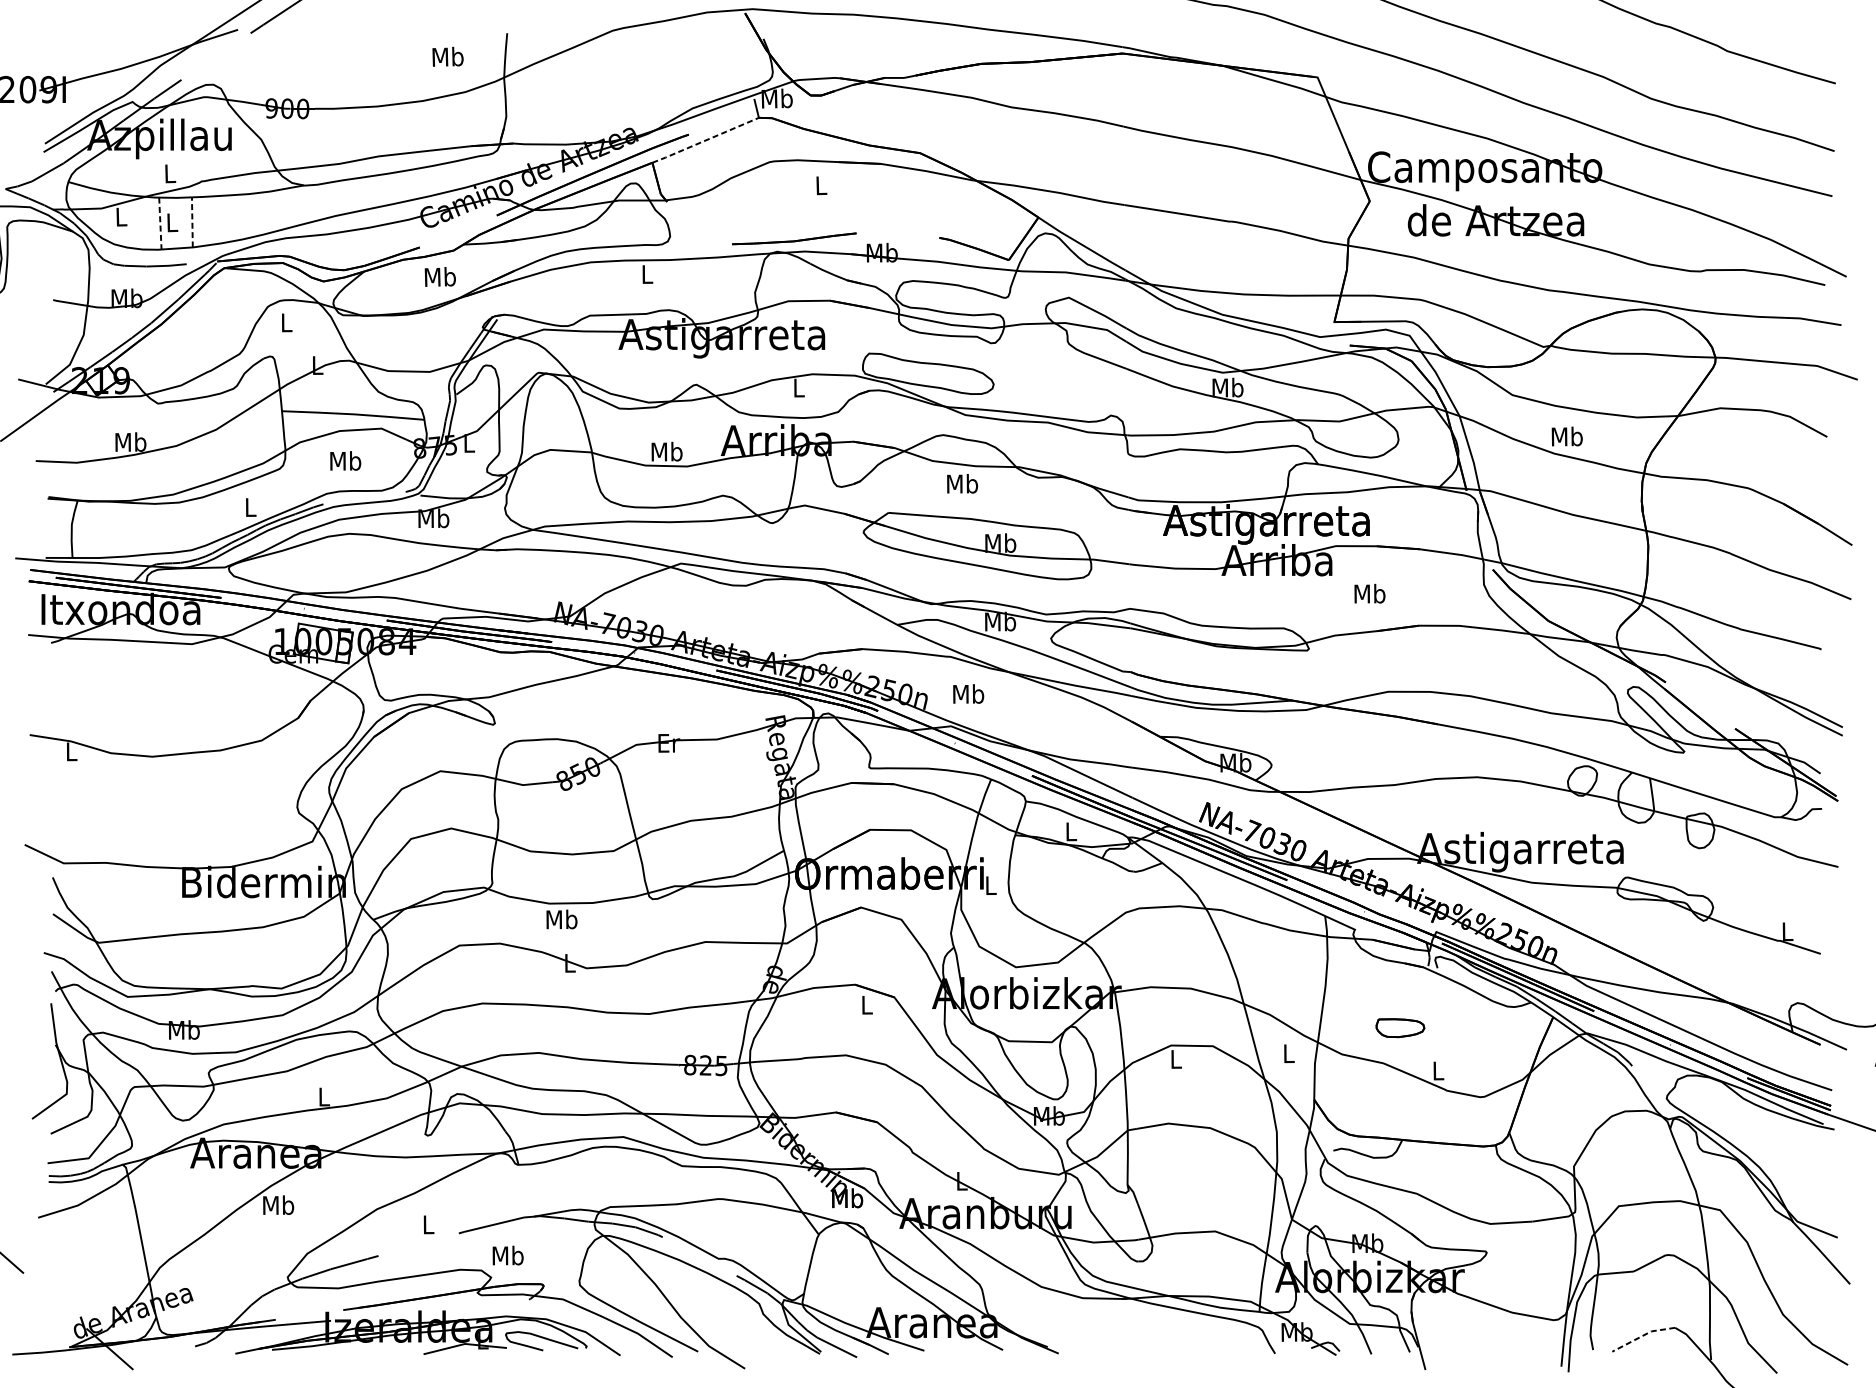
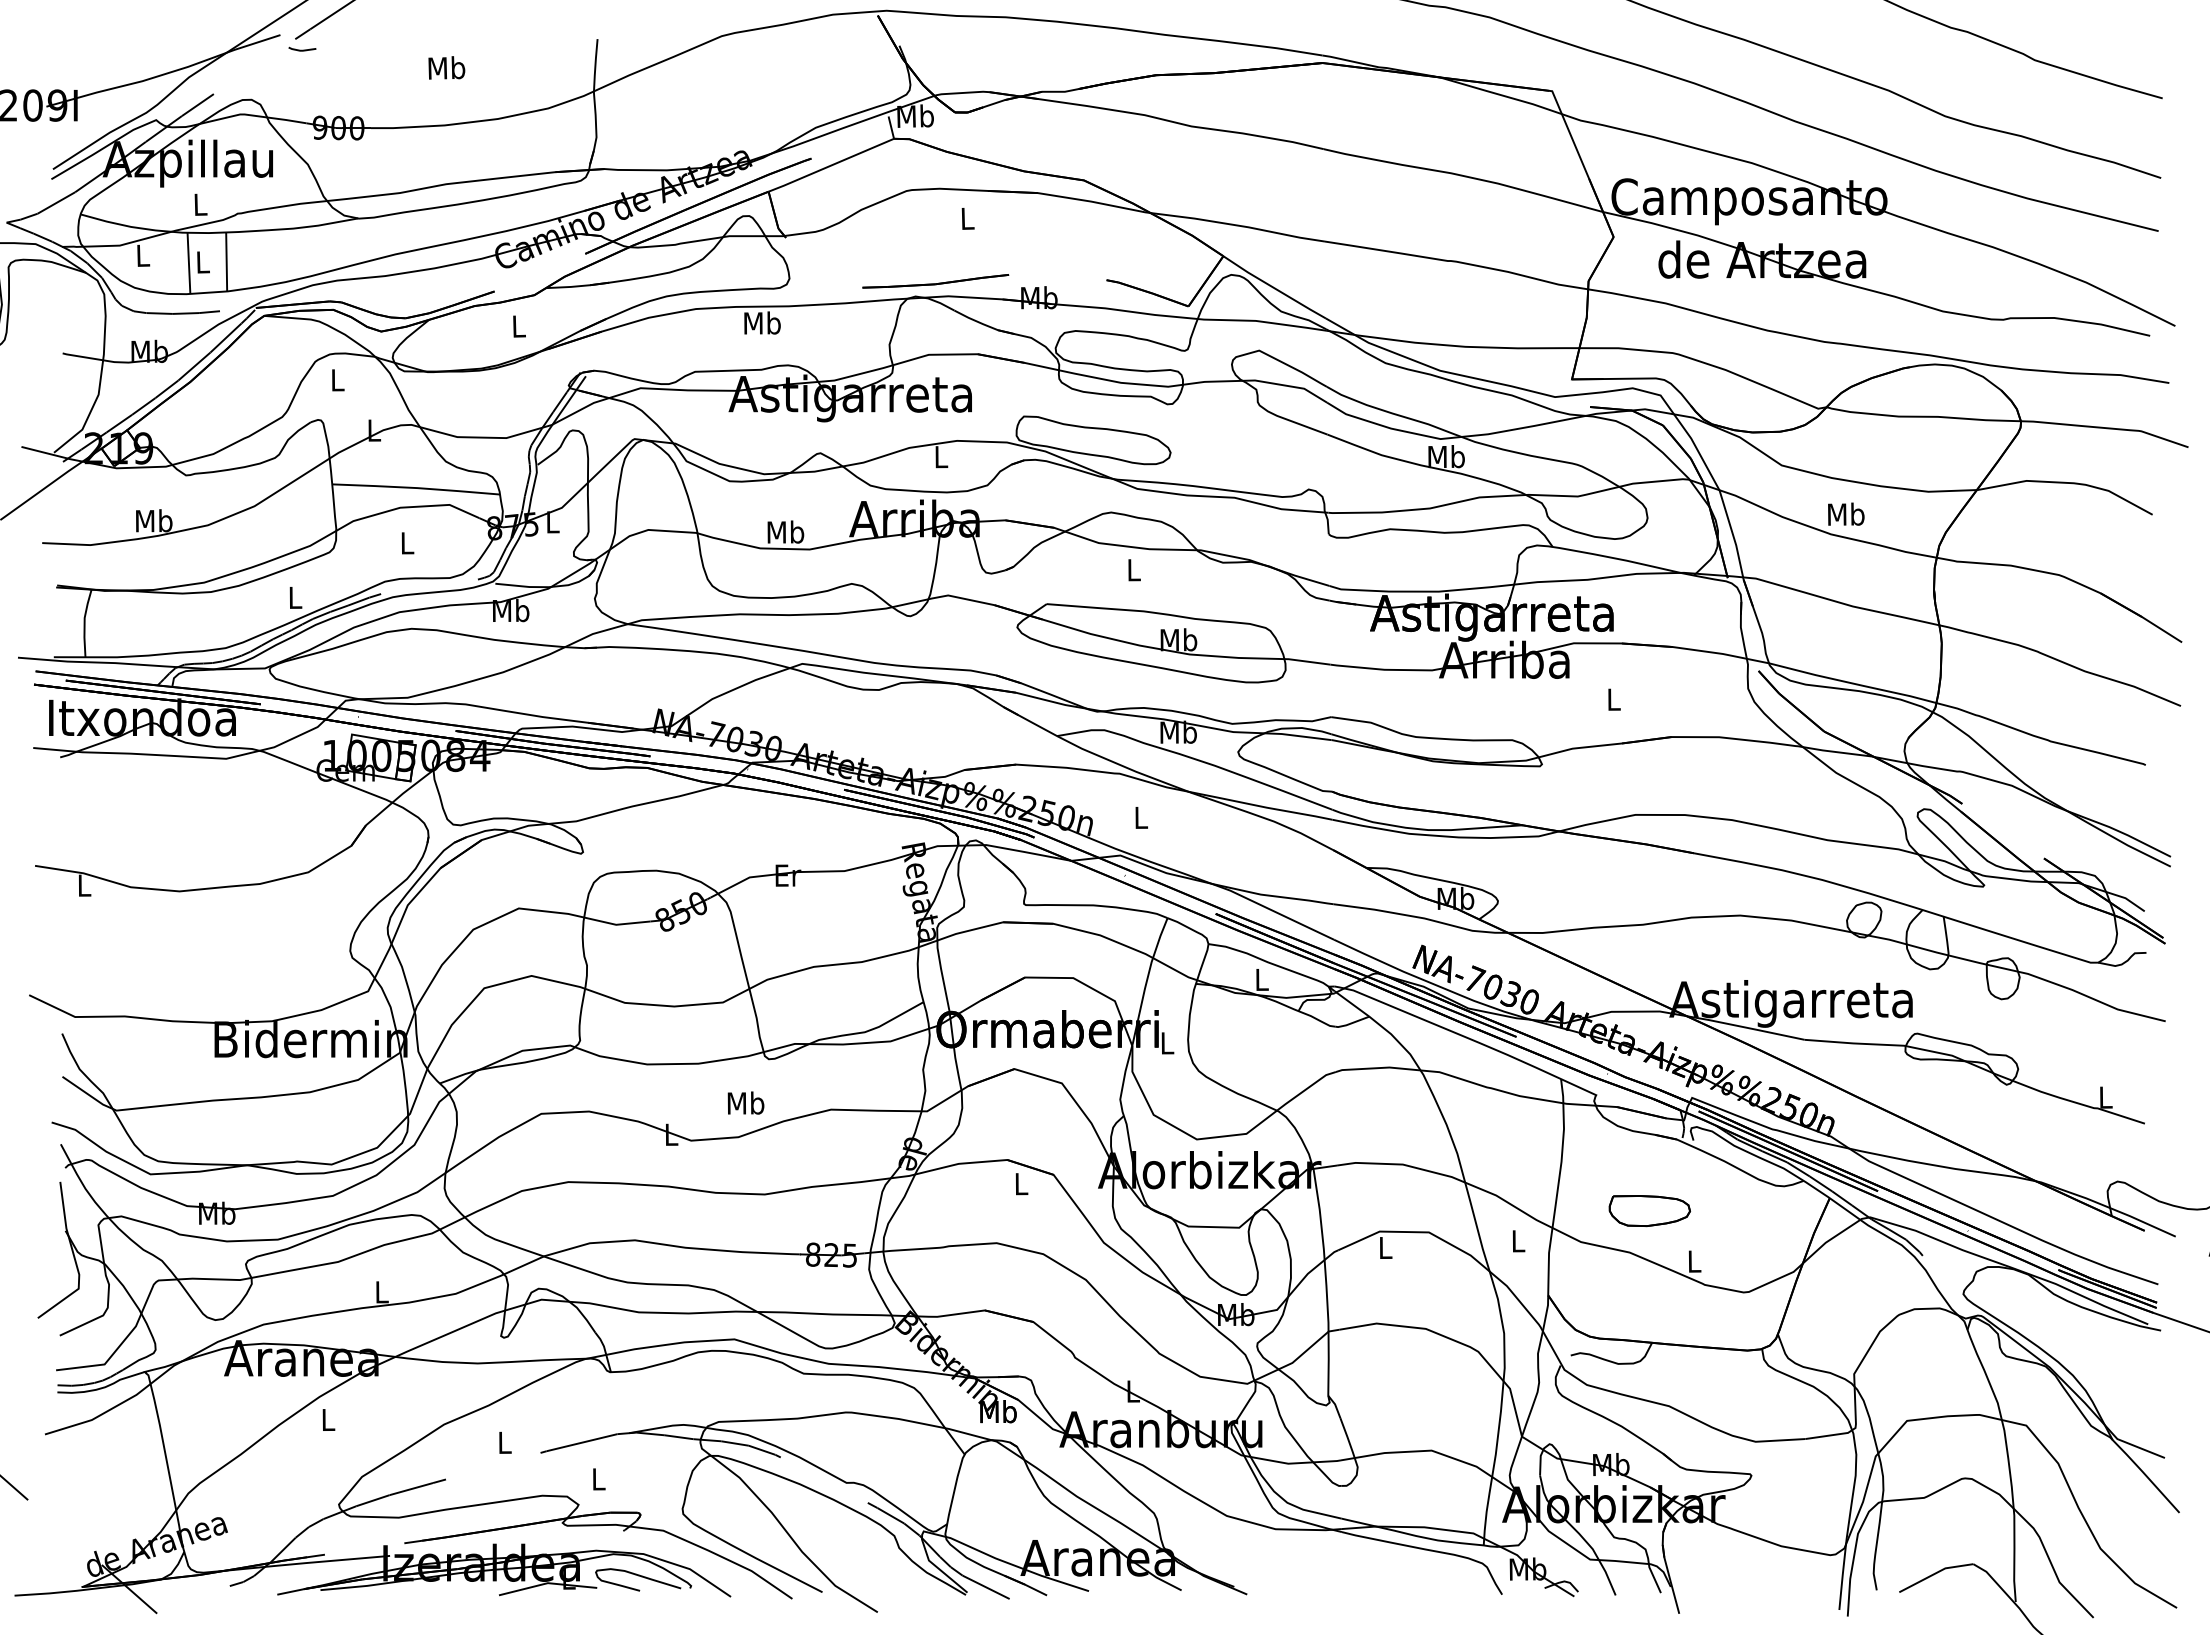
line: (256, 42) -> (302, 49), added
text: (447, 56) -> (446, 67), moved
line: (704, 140) -> (830, 165), dashed -> solid
line: (192, 222) -> (226, 261), dashed -> solid
line: (159, 223) -> (188, 263), dashed -> solid
text: (647, 273) -> (762, 322), L -> Mb
text: (440, 276) -> (518, 325), Mb -> L
text: (345, 460) -> (407, 542), Mb -> L
text: (962, 483) -> (1133, 569), Mb -> L
text: (1369, 592) -> (1613, 698), Mb -> L
text: (968, 694) -> (1140, 817), Mb -> L
text: (561, 918) -> (745, 1102), moved
part: (1400, 1028) -> (1649, 1211), size x1.43
text: (278, 1205) -> (328, 1419), Mb -> L
text: (508, 1255) -> (598, 1478), Mb -> L
line: (1643, 1335) -> (1935, 1573), dashed -> solid

